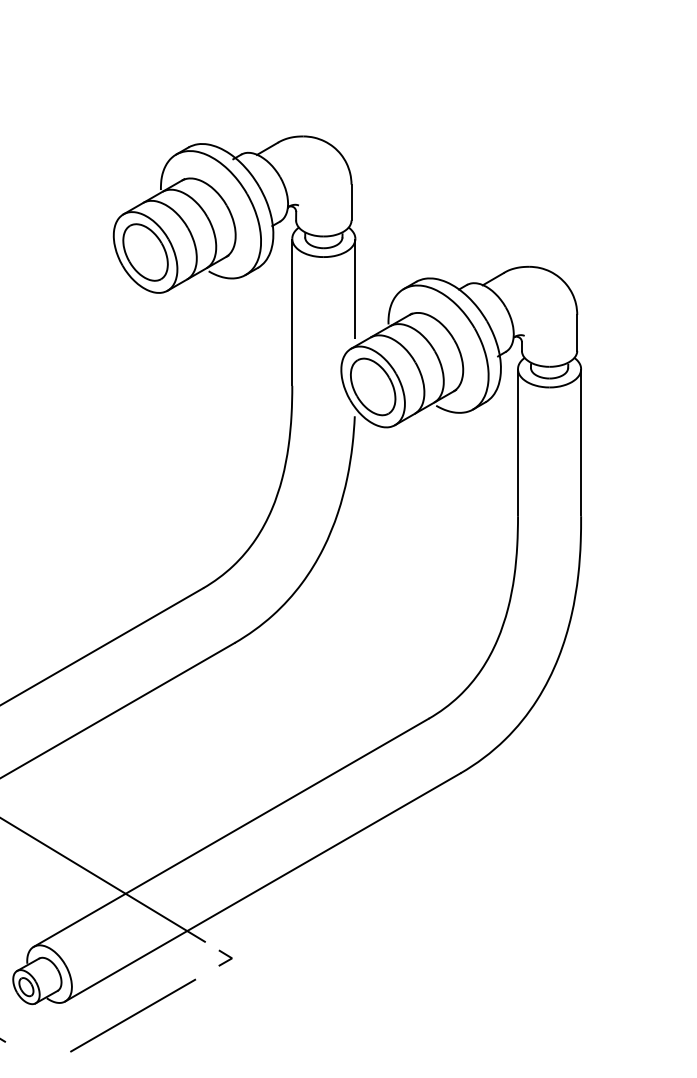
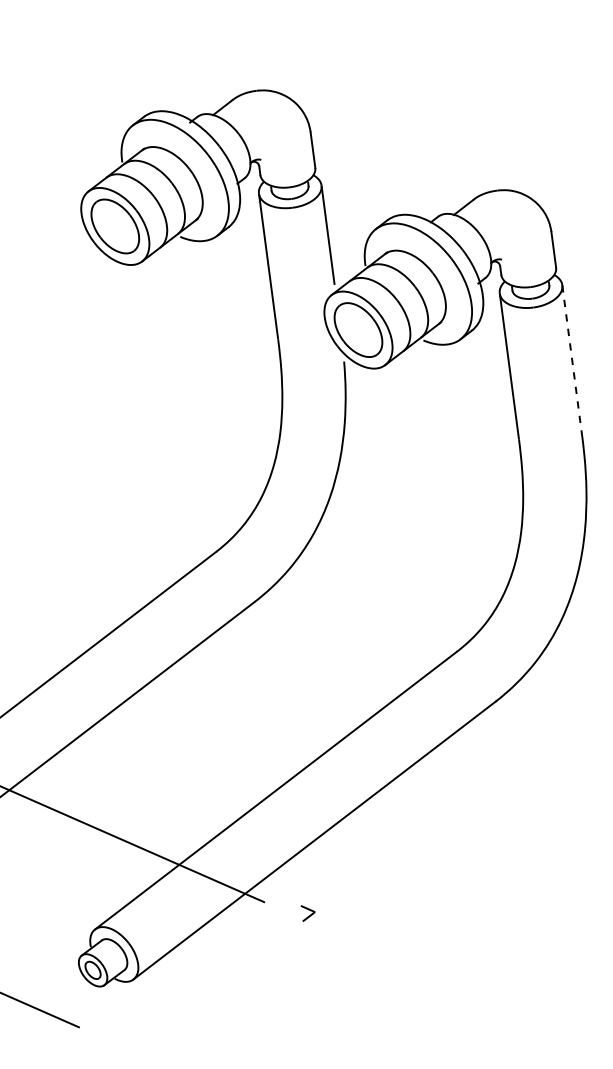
line: (581, 443) -> (572, 358), solid -> dashed
line: (225, 955) -> (308, 910), moved
line: (133, 1015) -> (202, 984), removed

